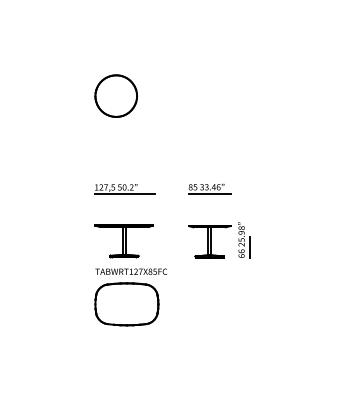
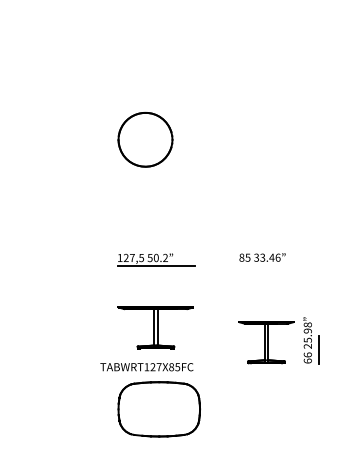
line: (209, 193) -> (266, 265), removed
part: (211, 240) -> (268, 340), moved
text: (131, 271) -> (147, 366), moved

